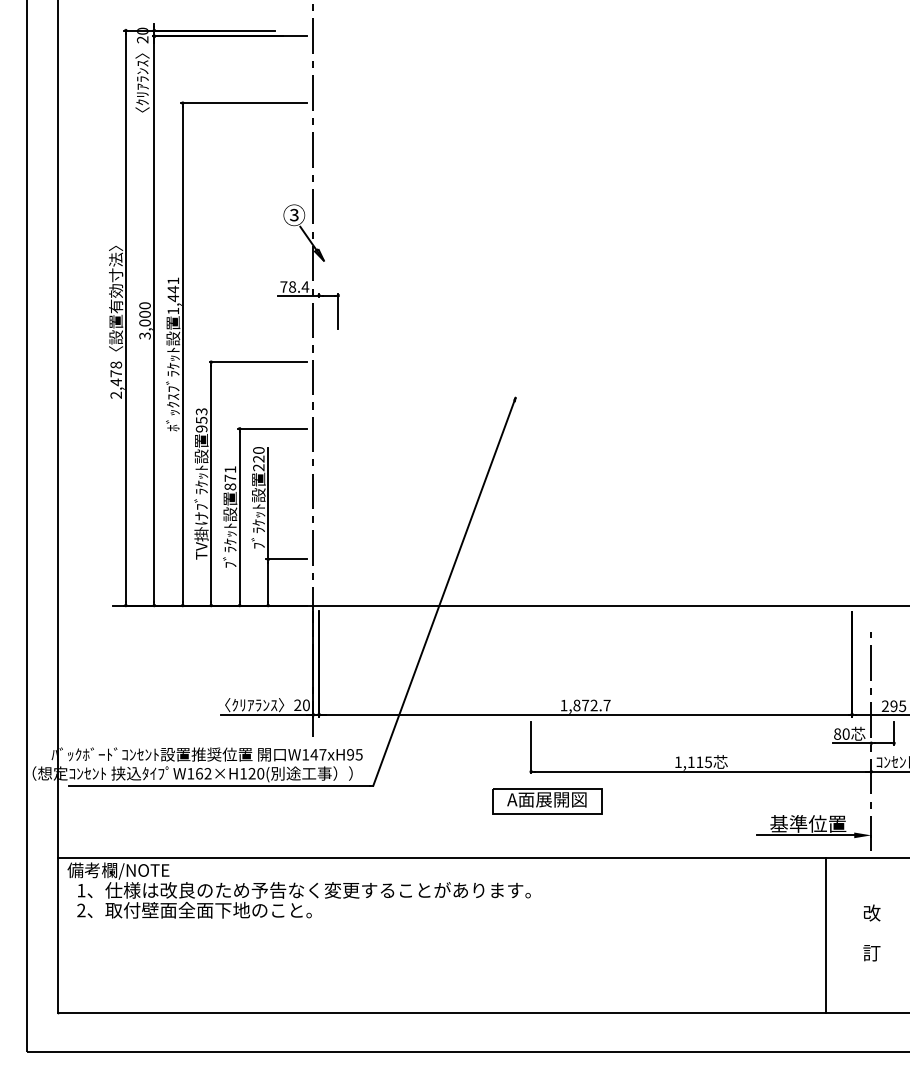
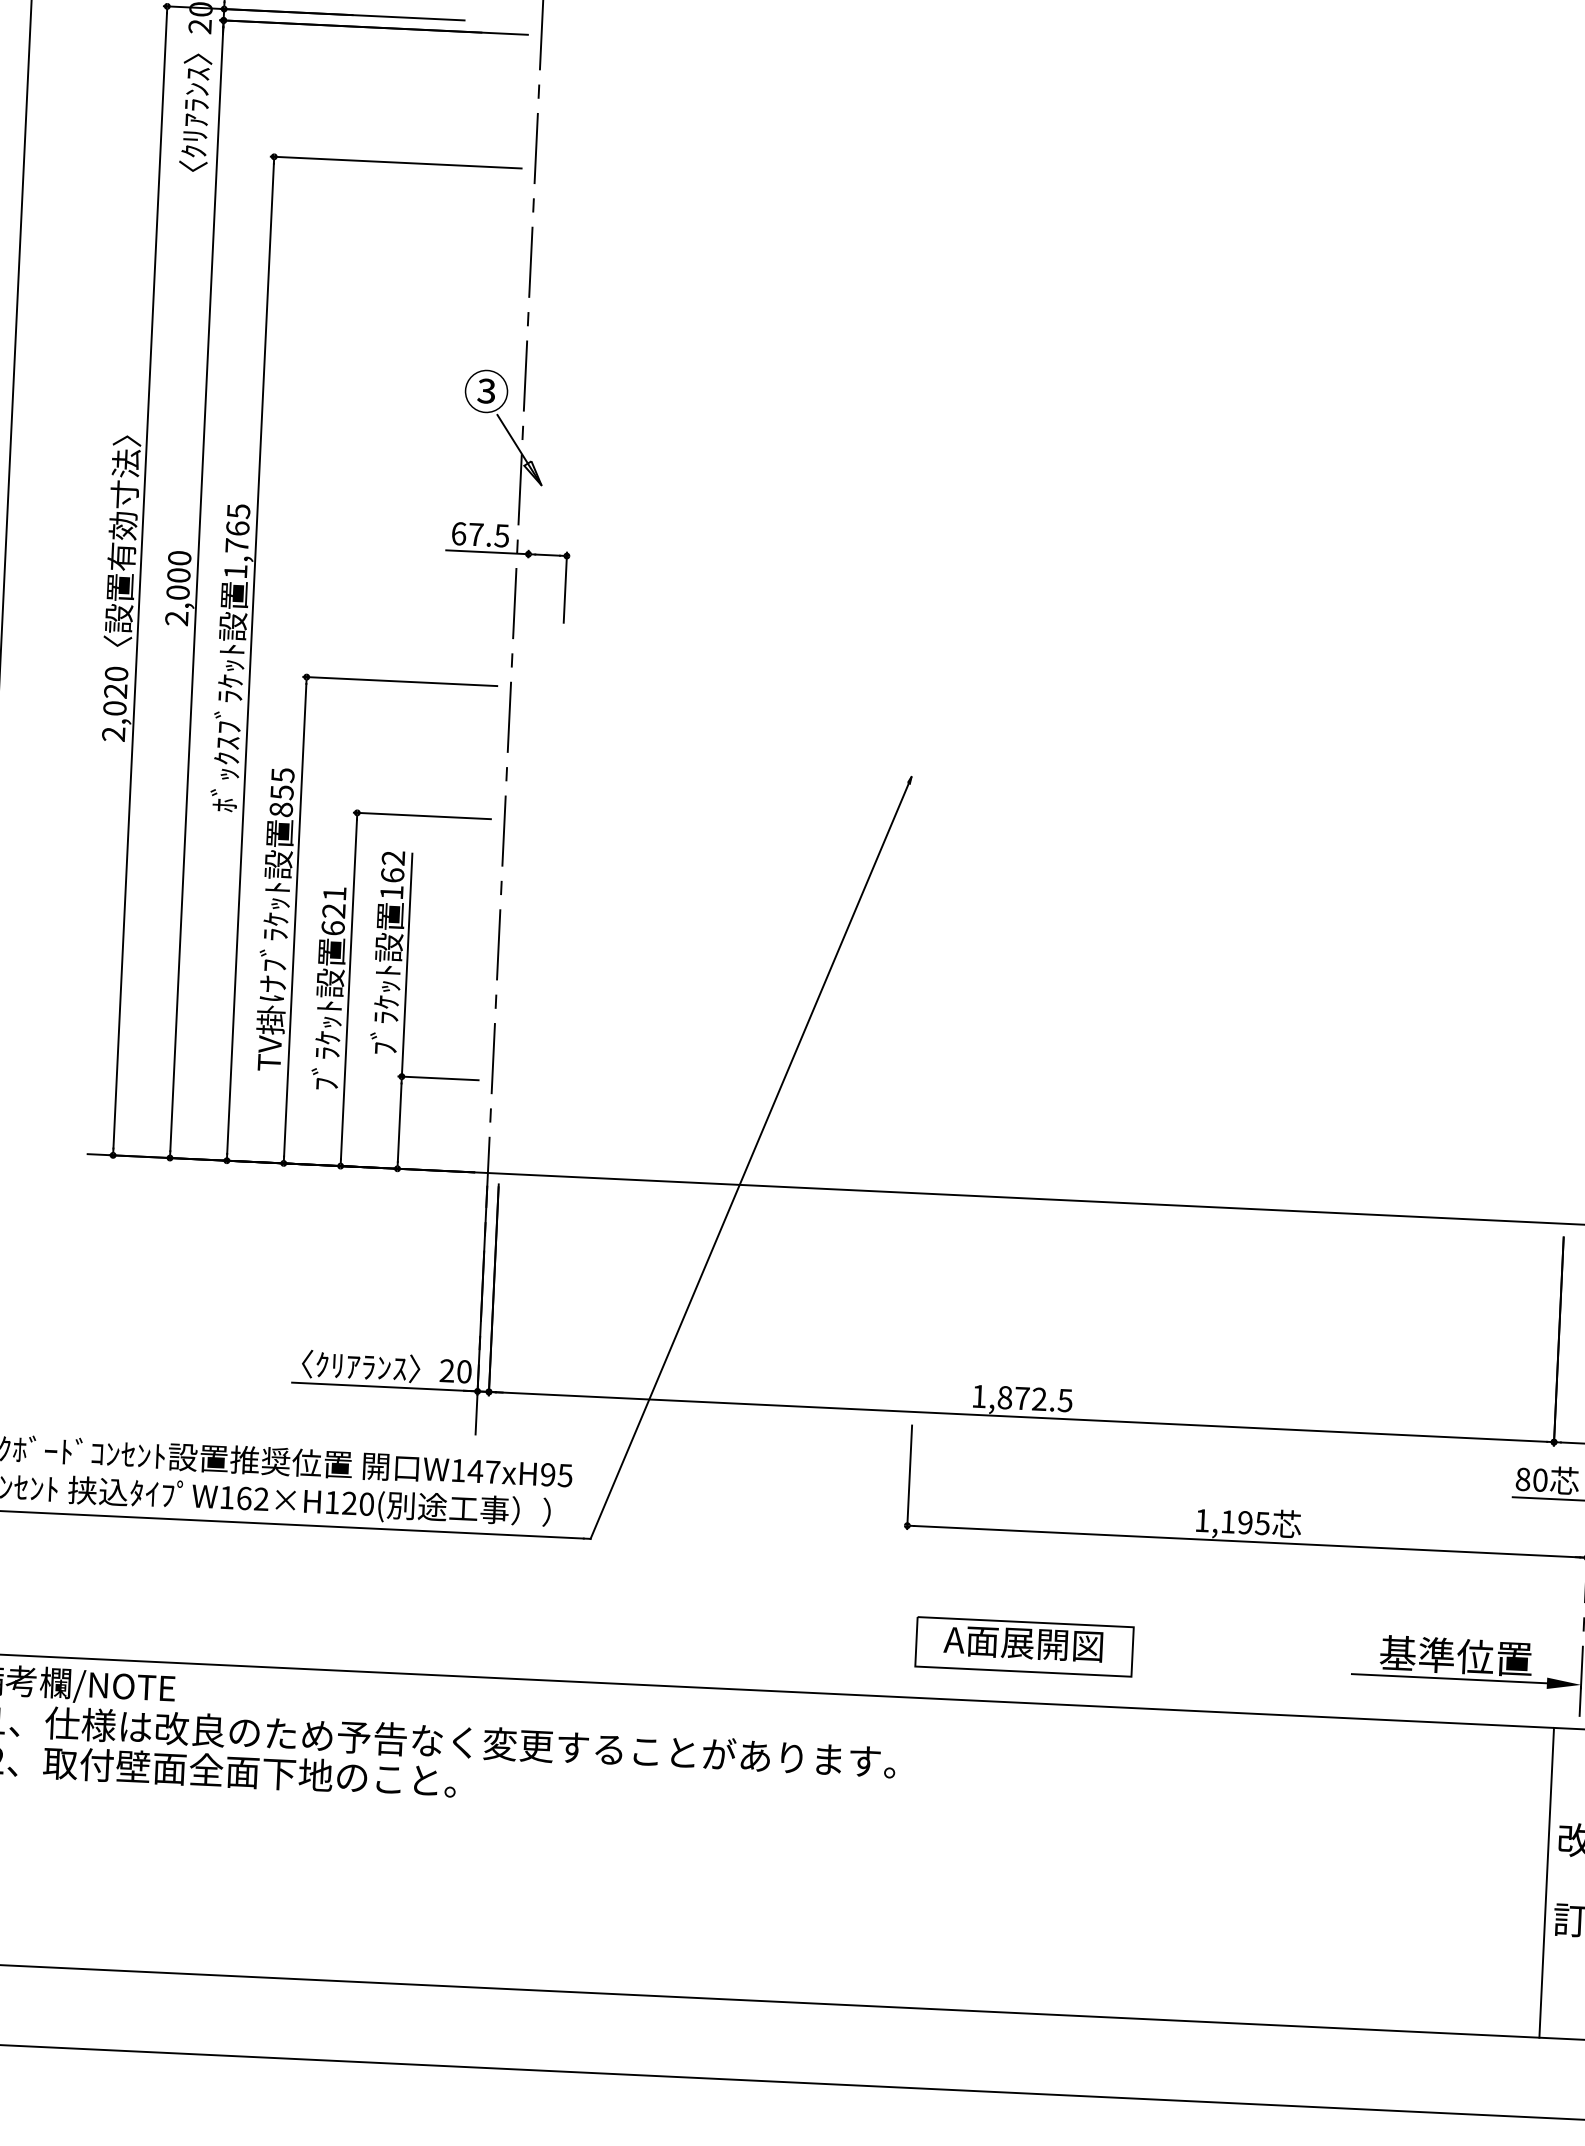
text: (294, 286) -> (480, 533), 78.4 -> 67.5
text: (173, 289) -> (238, 528), 1,441 -> 1,765
text: (144, 335) -> (175, 617), 3,000 -> 2,000
text: (116, 373) -> (116, 690), 2,478 -> 2,020
text: (201, 420) -> (281, 792), 953 -> 855
text: (258, 459) -> (391, 876), 220 -> 162
text: (230, 482) -> (333, 919), 871 -> 621
text: (606, 705) -> (1064, 1400), 1,872.7 -> 1,872.5
text: (699, 762) -> (1244, 1523), 1,115 -> 1,195
part: (547, 801) -> (1024, 1646), moved
line: (825, 934) -> (1546, 1881), moved

